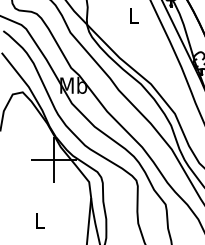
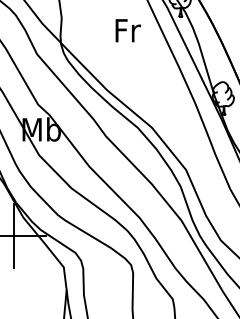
text: (134, 16) -> (128, 31), L -> Fr

